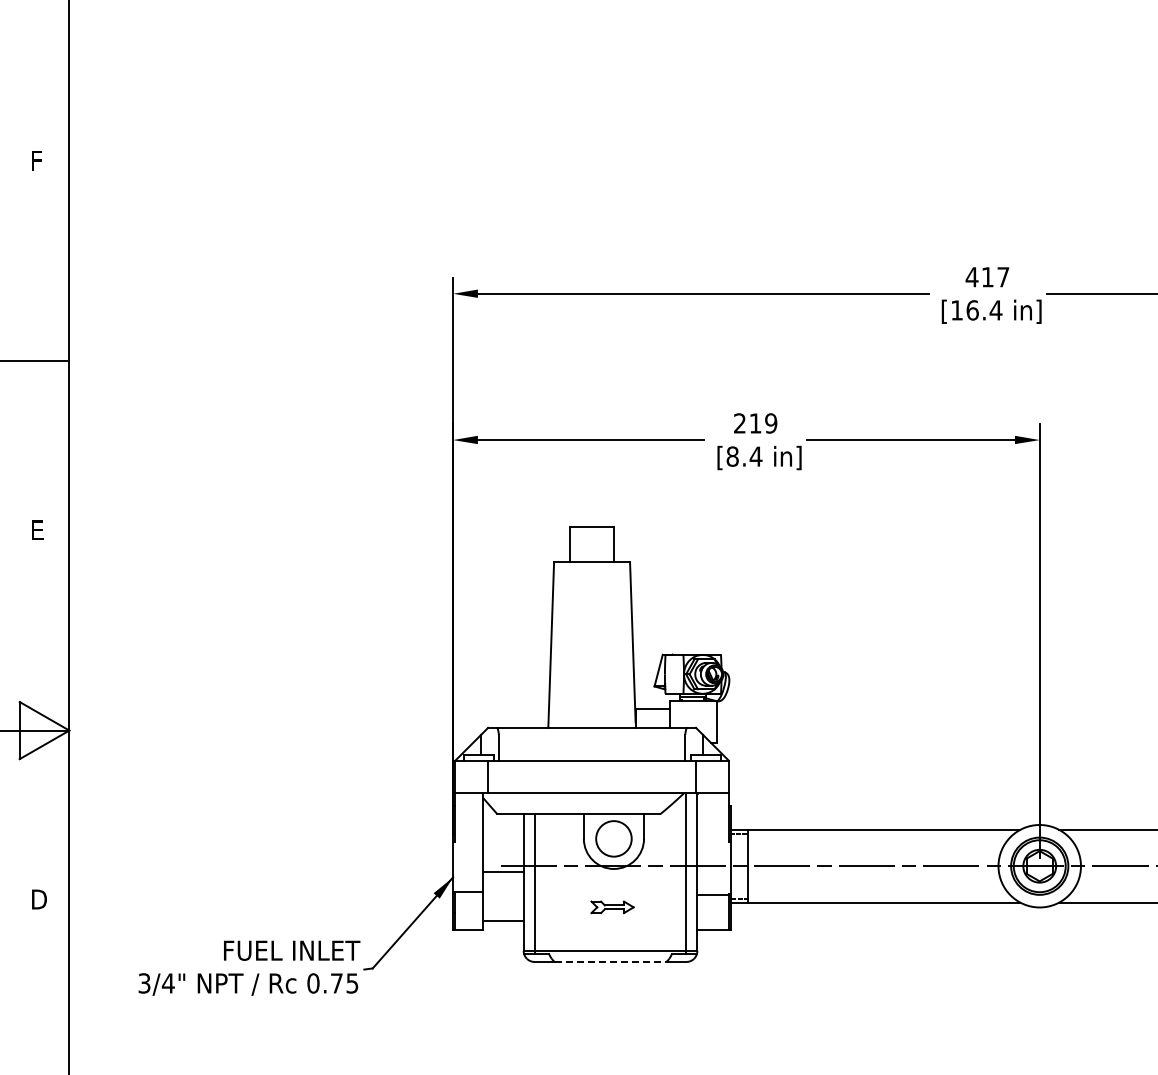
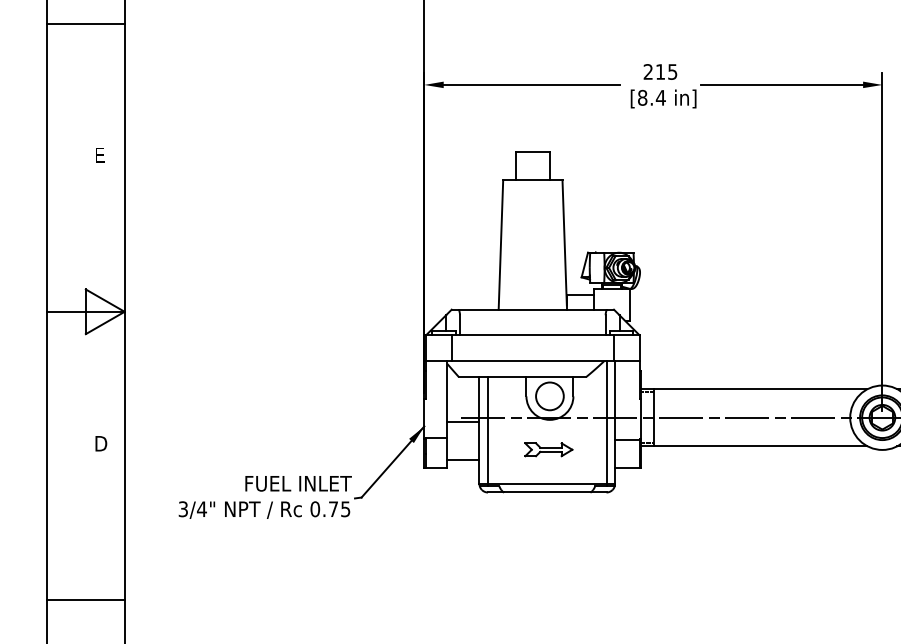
text: (771, 423) -> (672, 72), 219 -> 215
part: (612, 907) -> (548, 449), size x1.43
line: (610, 961) -> (547, 492), dashed -> solid

